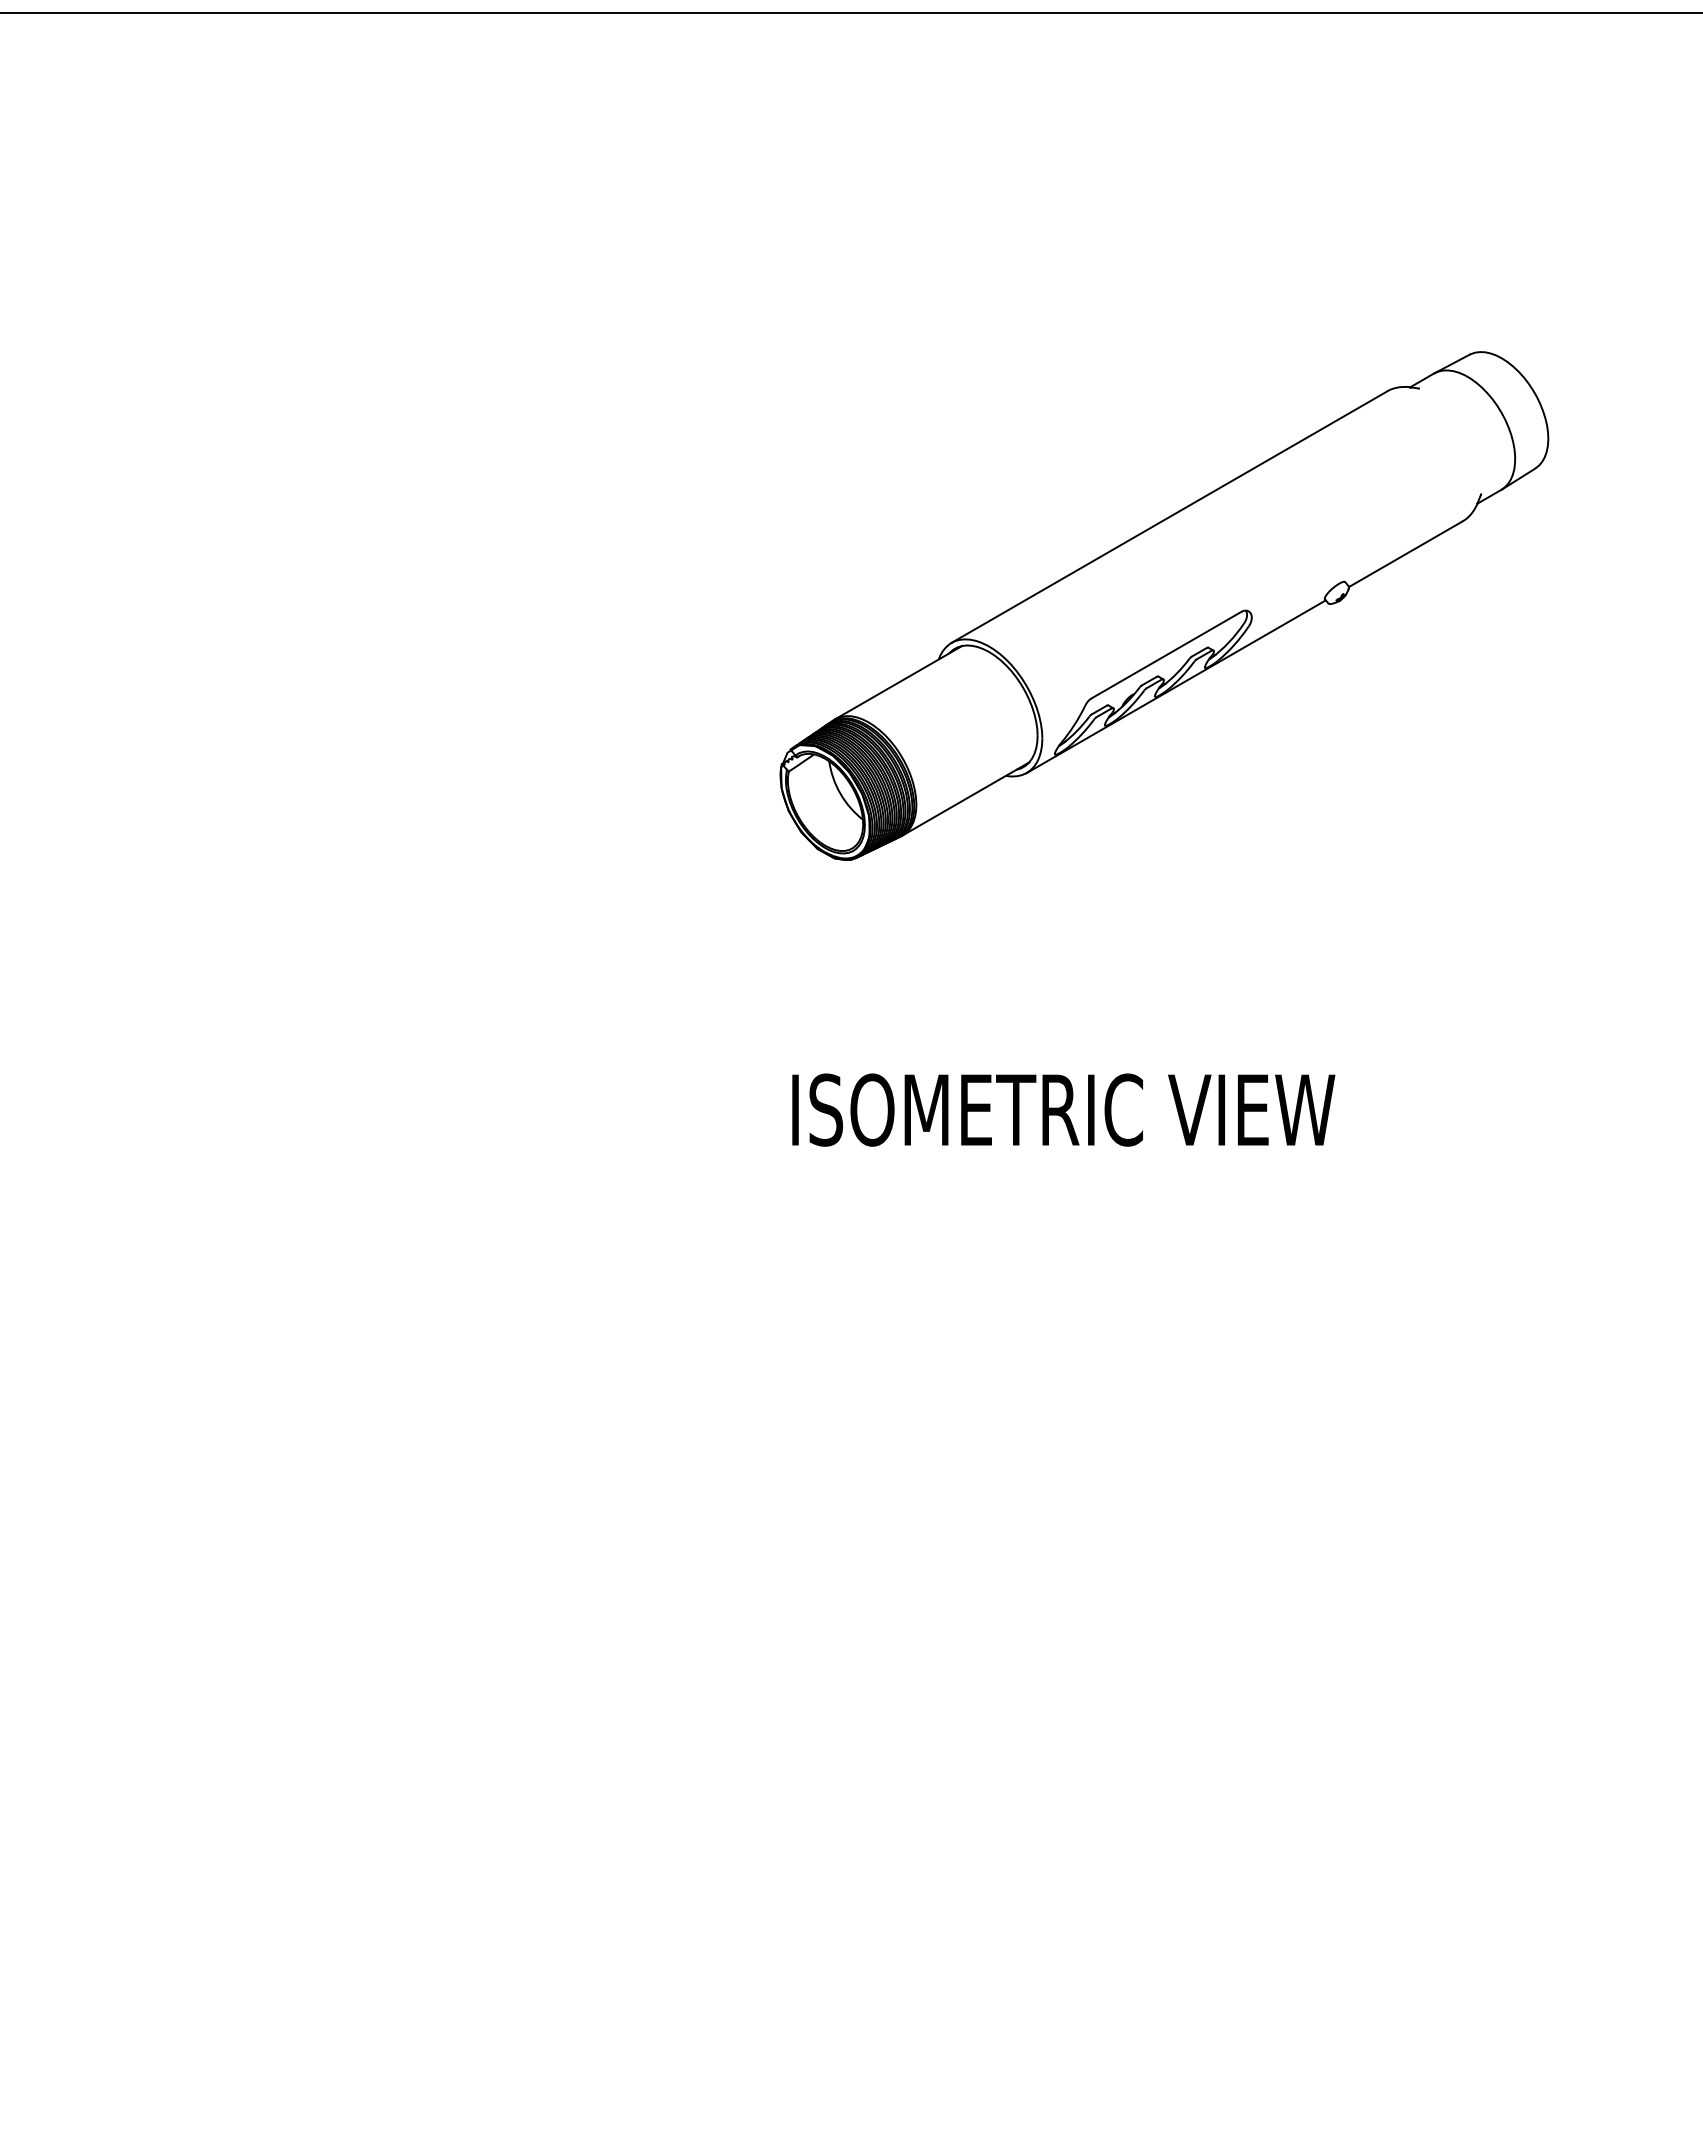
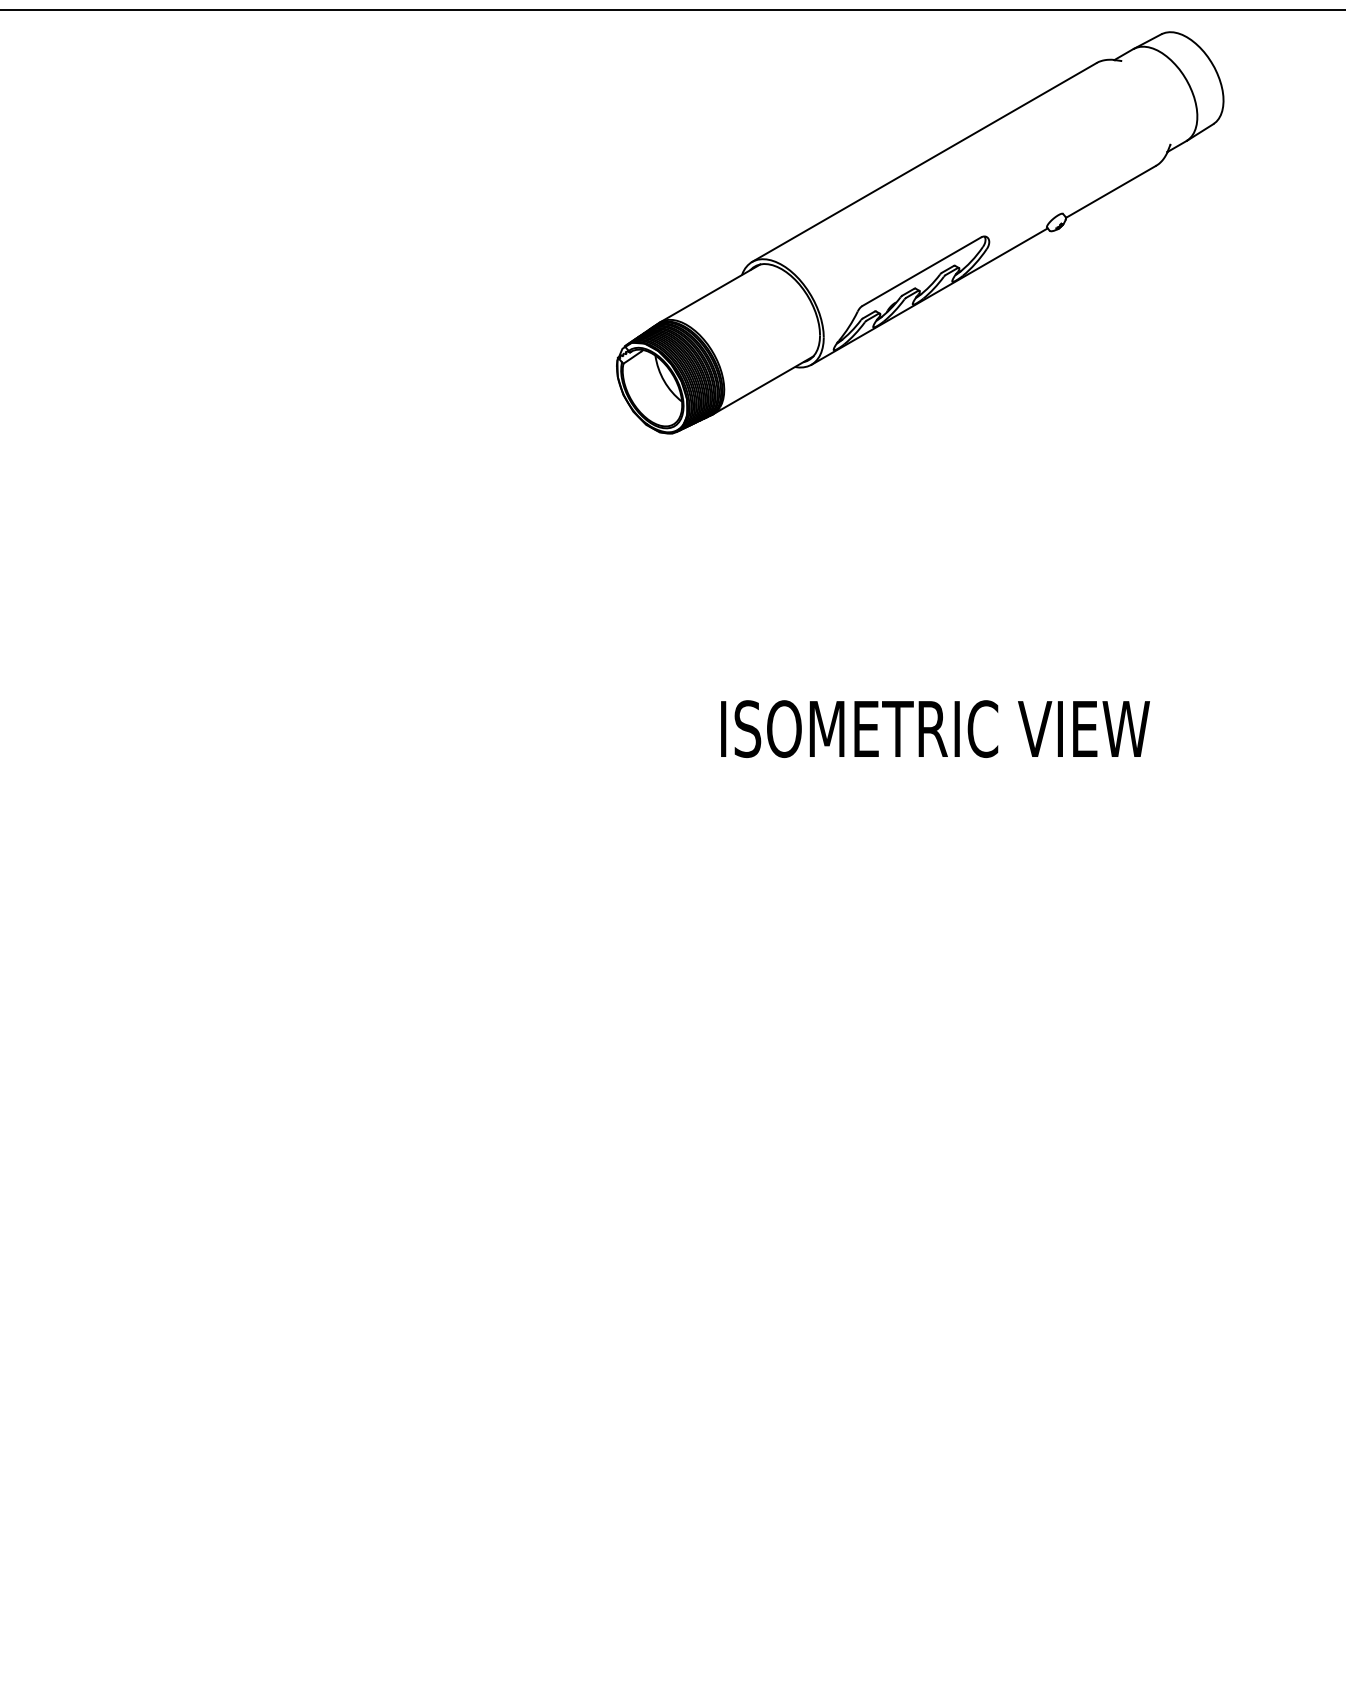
part: (1164, 605) -> (920, 232), moved
text: (1063, 1109) -> (935, 728), moved

